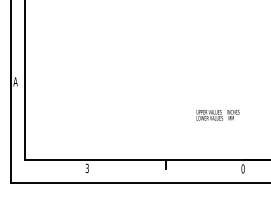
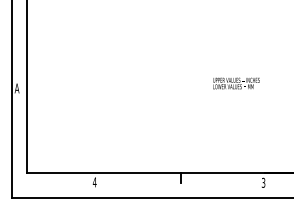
text: (217, 115) -> (235, 83), moved
text: (87, 168) -> (94, 182), 3 -> 4
text: (242, 168) -> (262, 182), 0 -> 3

